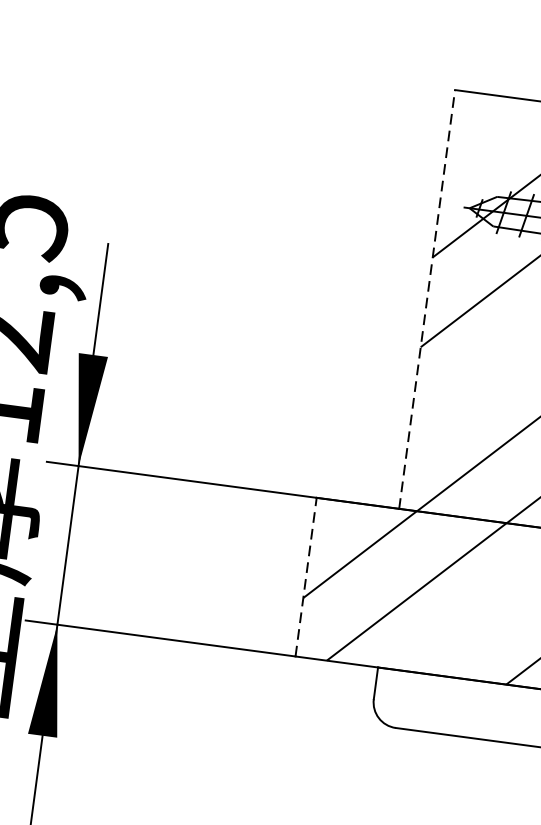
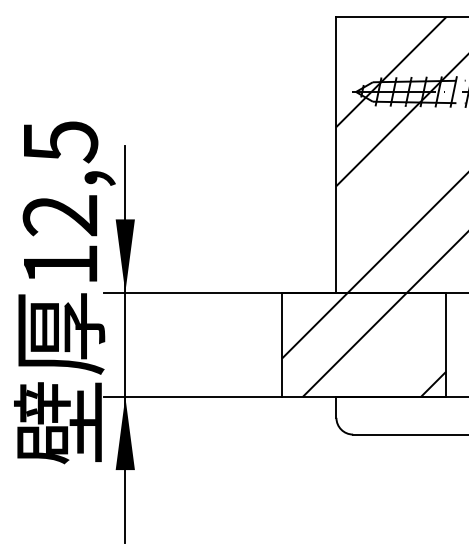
line: (427, 299) -> (336, 154), dashed -> solid
line: (306, 576) -> (282, 344), dashed -> solid

